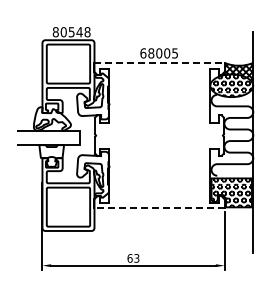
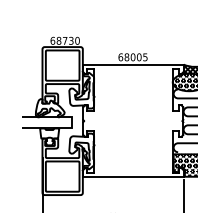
text: (71, 32) -> (65, 41), 80548 -> 68730
line: (160, 63) -> (134, 65), dashed -> solid
line: (159, 207) -> (133, 176), dashed -> solid

